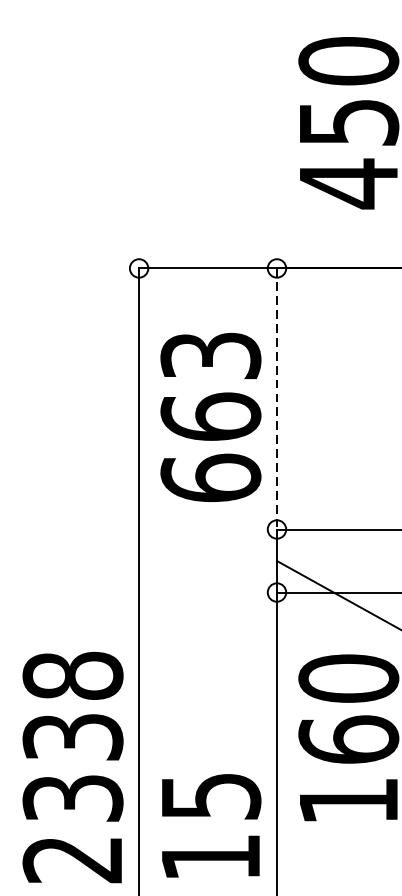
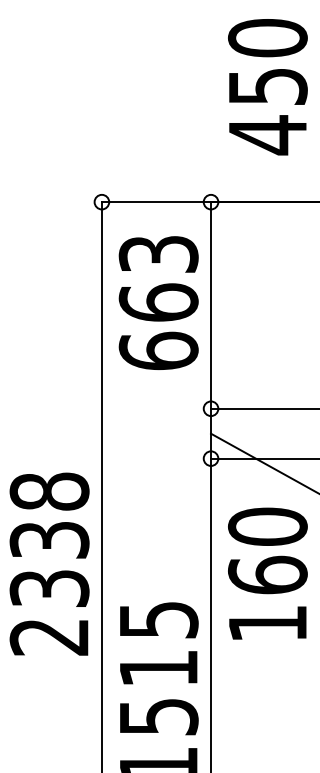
line: (277, 399) -> (211, 305), dashed -> solid
text: (210, 416) -> (158, 302), moved
text: (72, 766) -> (49, 563), moved

